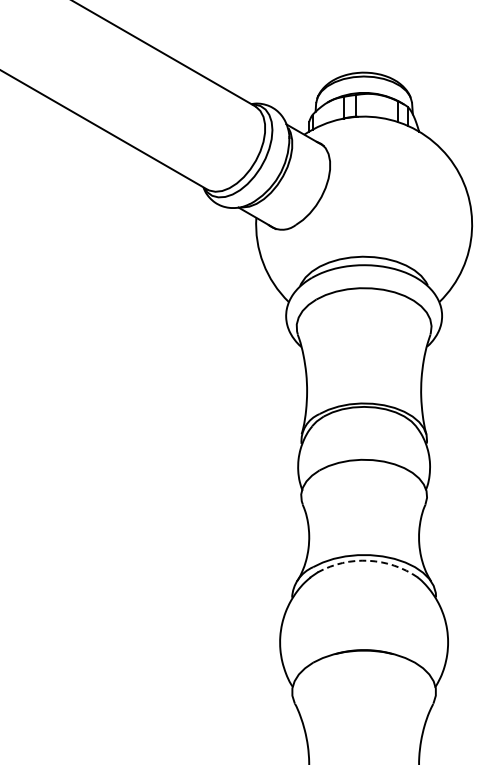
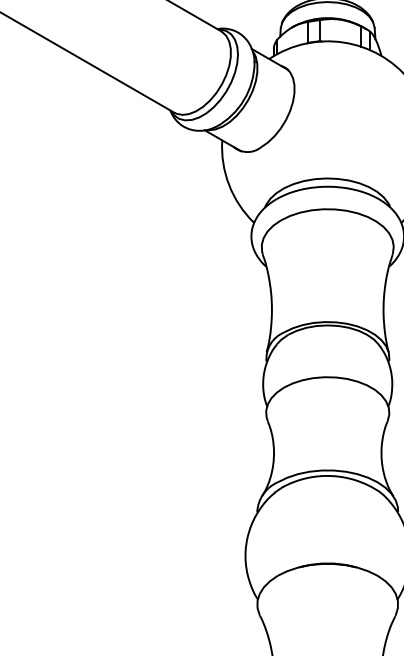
arc: (368, 560) -> (332, 475), dashed -> solid

